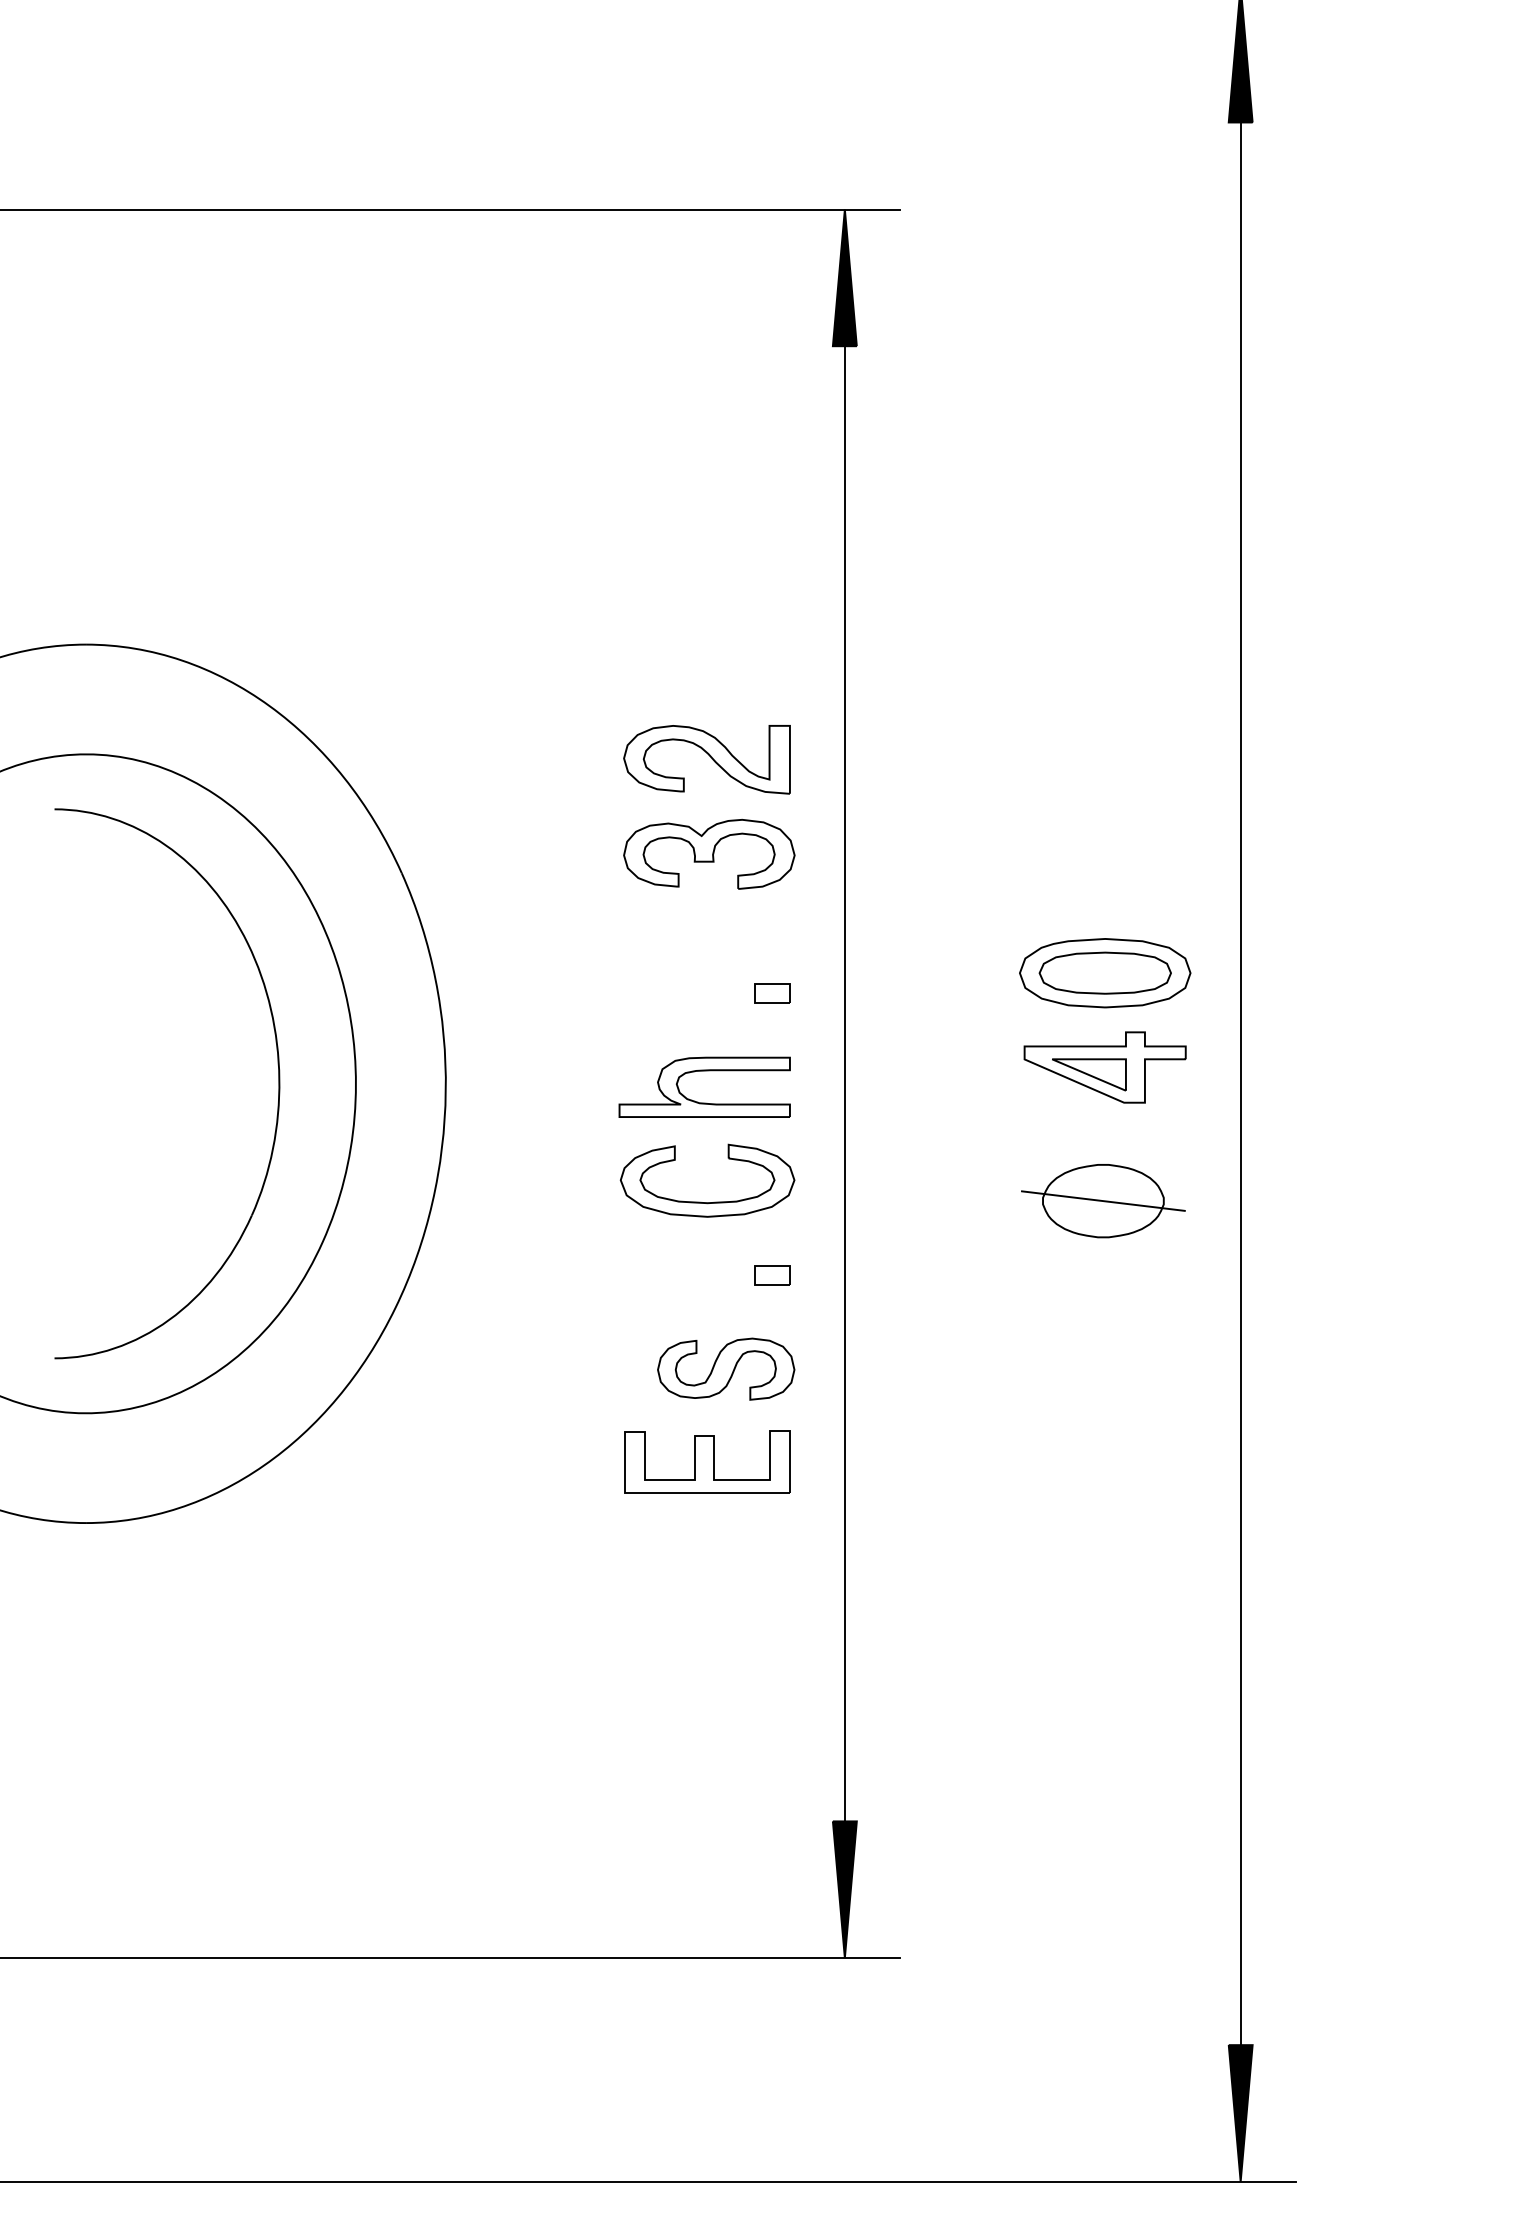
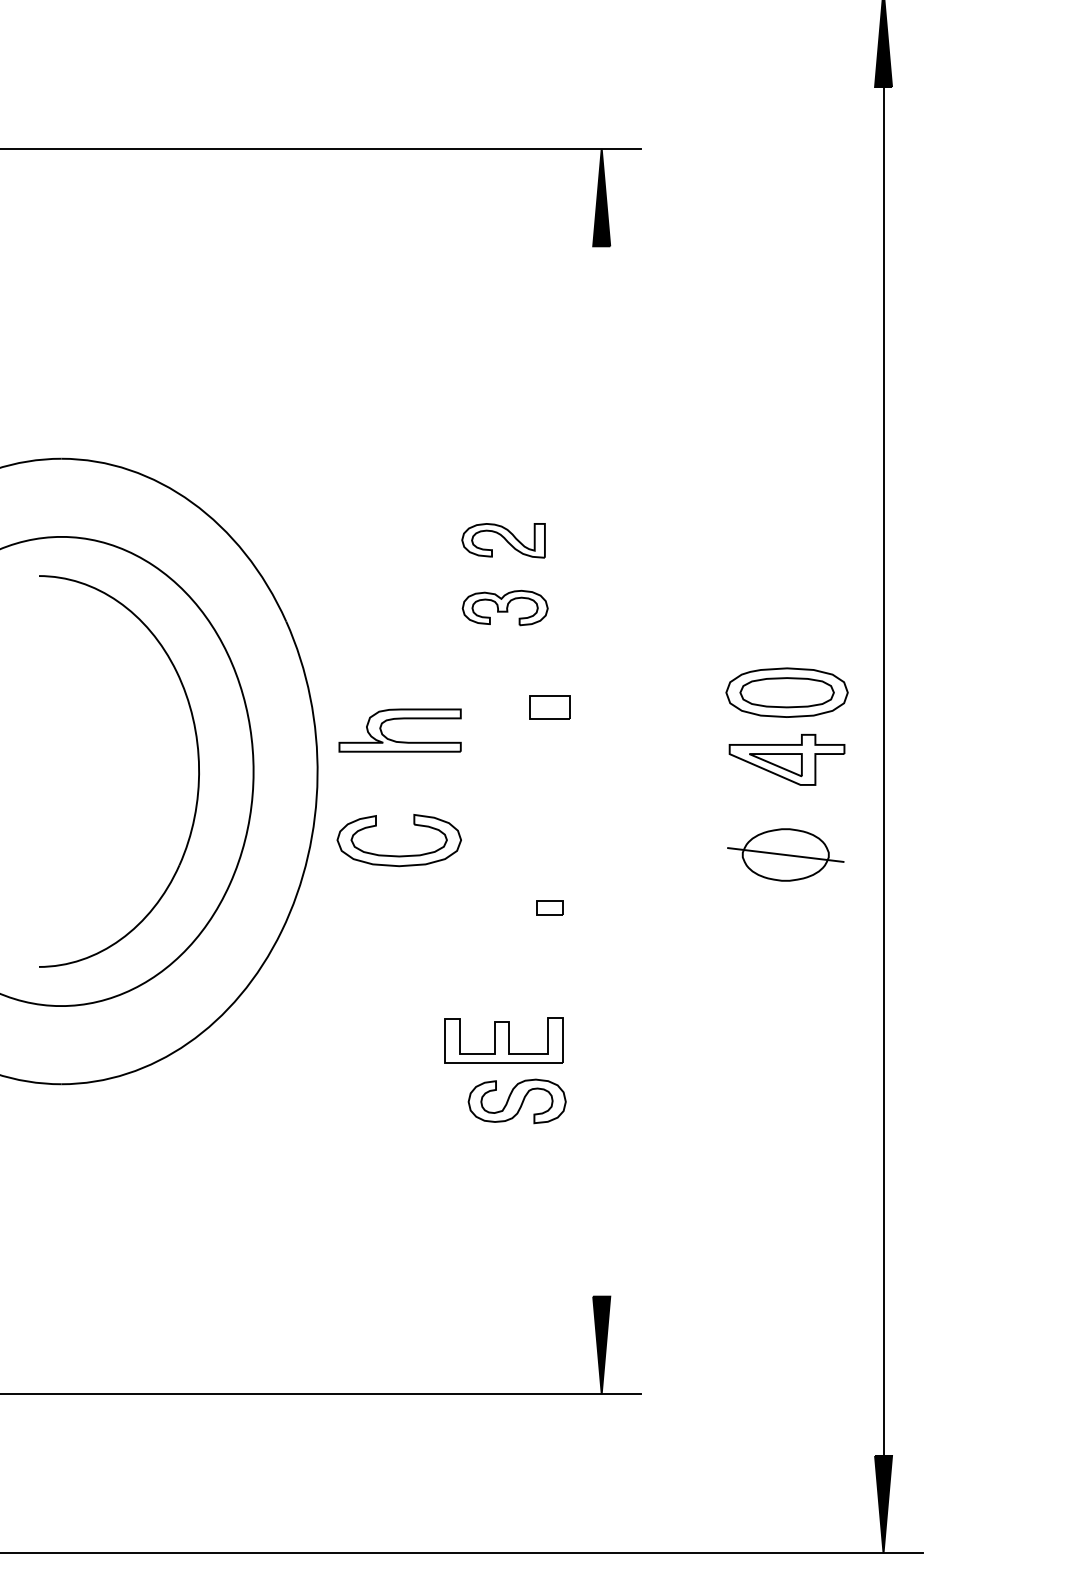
part: (706, 759) -> (503, 540), size x0.7
part: (709, 853) -> (505, 607), size x0.7
part: (772, 993) -> (550, 707), size x1.6
part: (704, 1071) -> (399, 719), moved
line: (844, 1083) -> (601, 771), removed
part: (707, 1202) -> (399, 855), moved
part: (726, 1368) -> (517, 1100), moved

